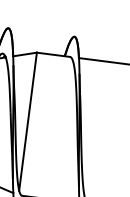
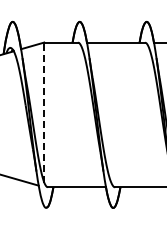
line: (28, 121) -> (44, 112), solid -> dashed

